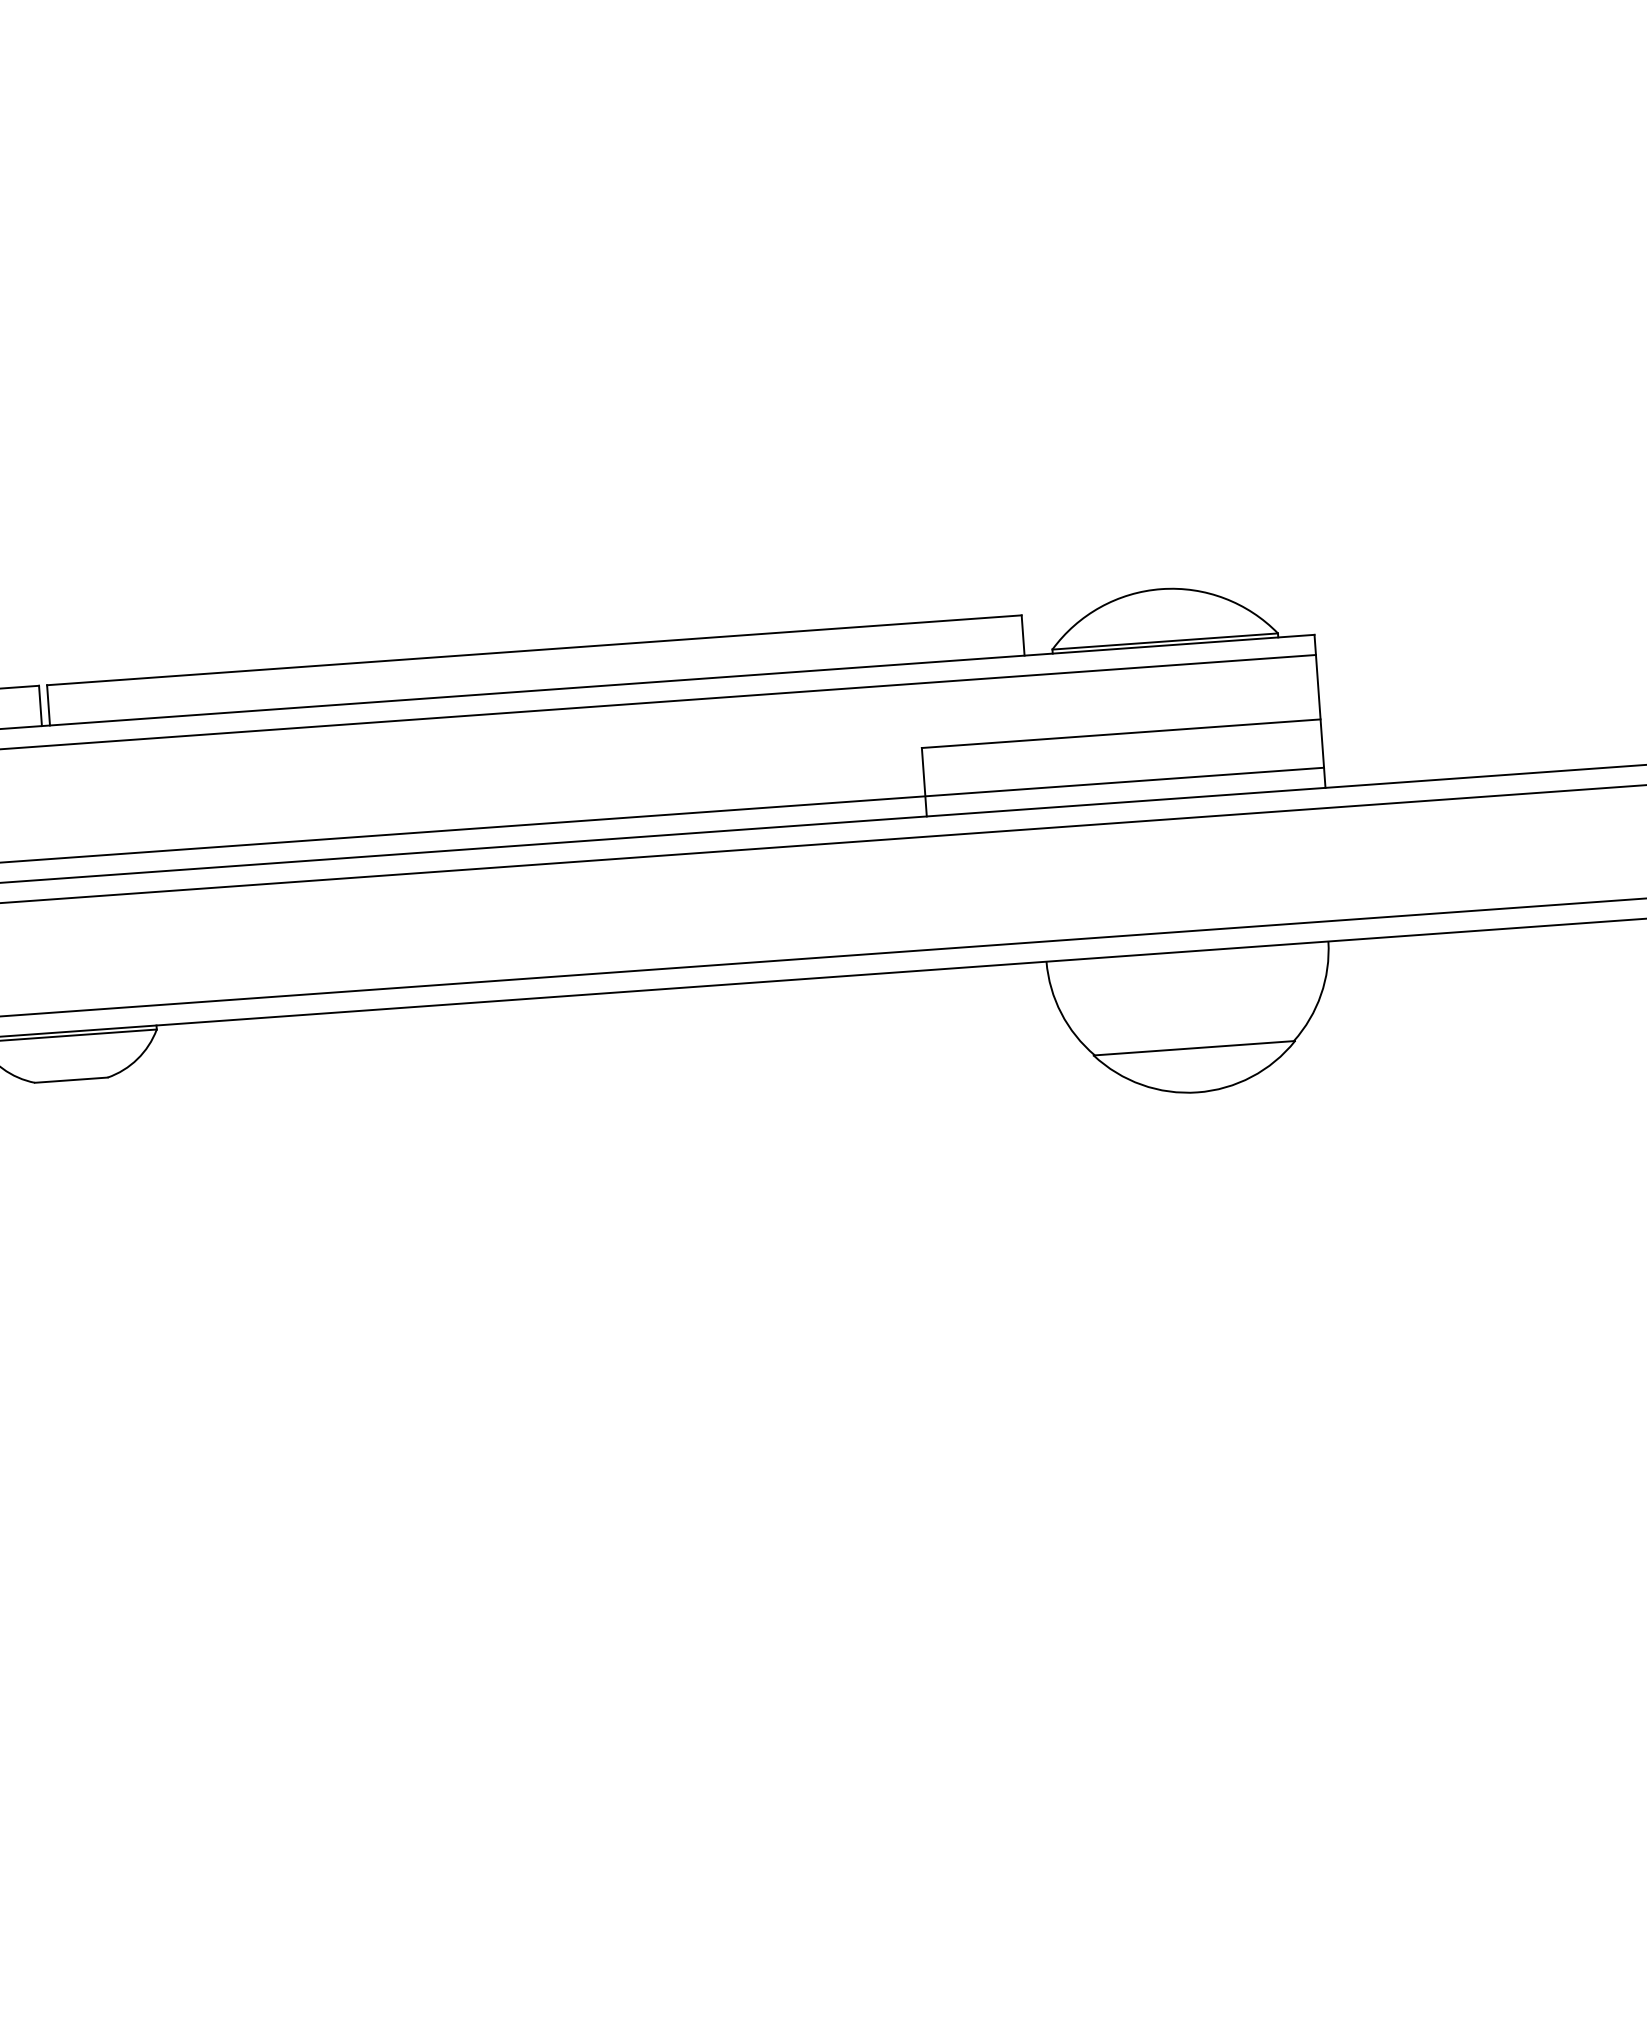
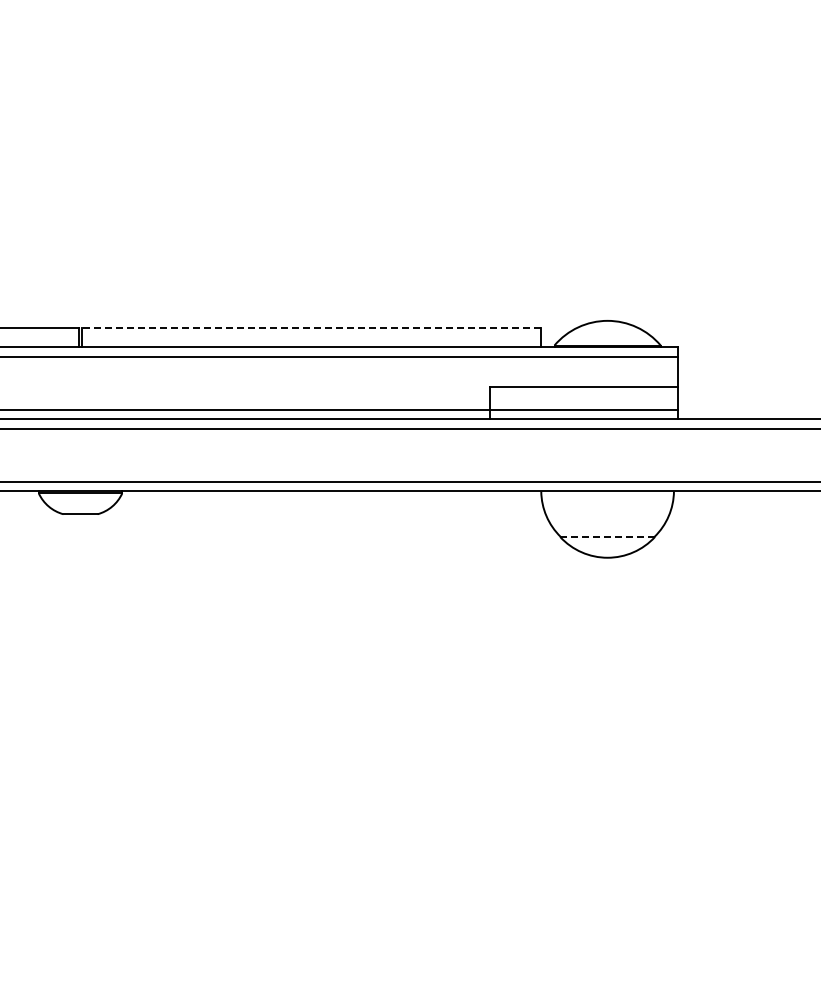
line: (533, 650) -> (311, 328), solid -> dashed
line: (1194, 1047) -> (607, 536), solid -> dashed

